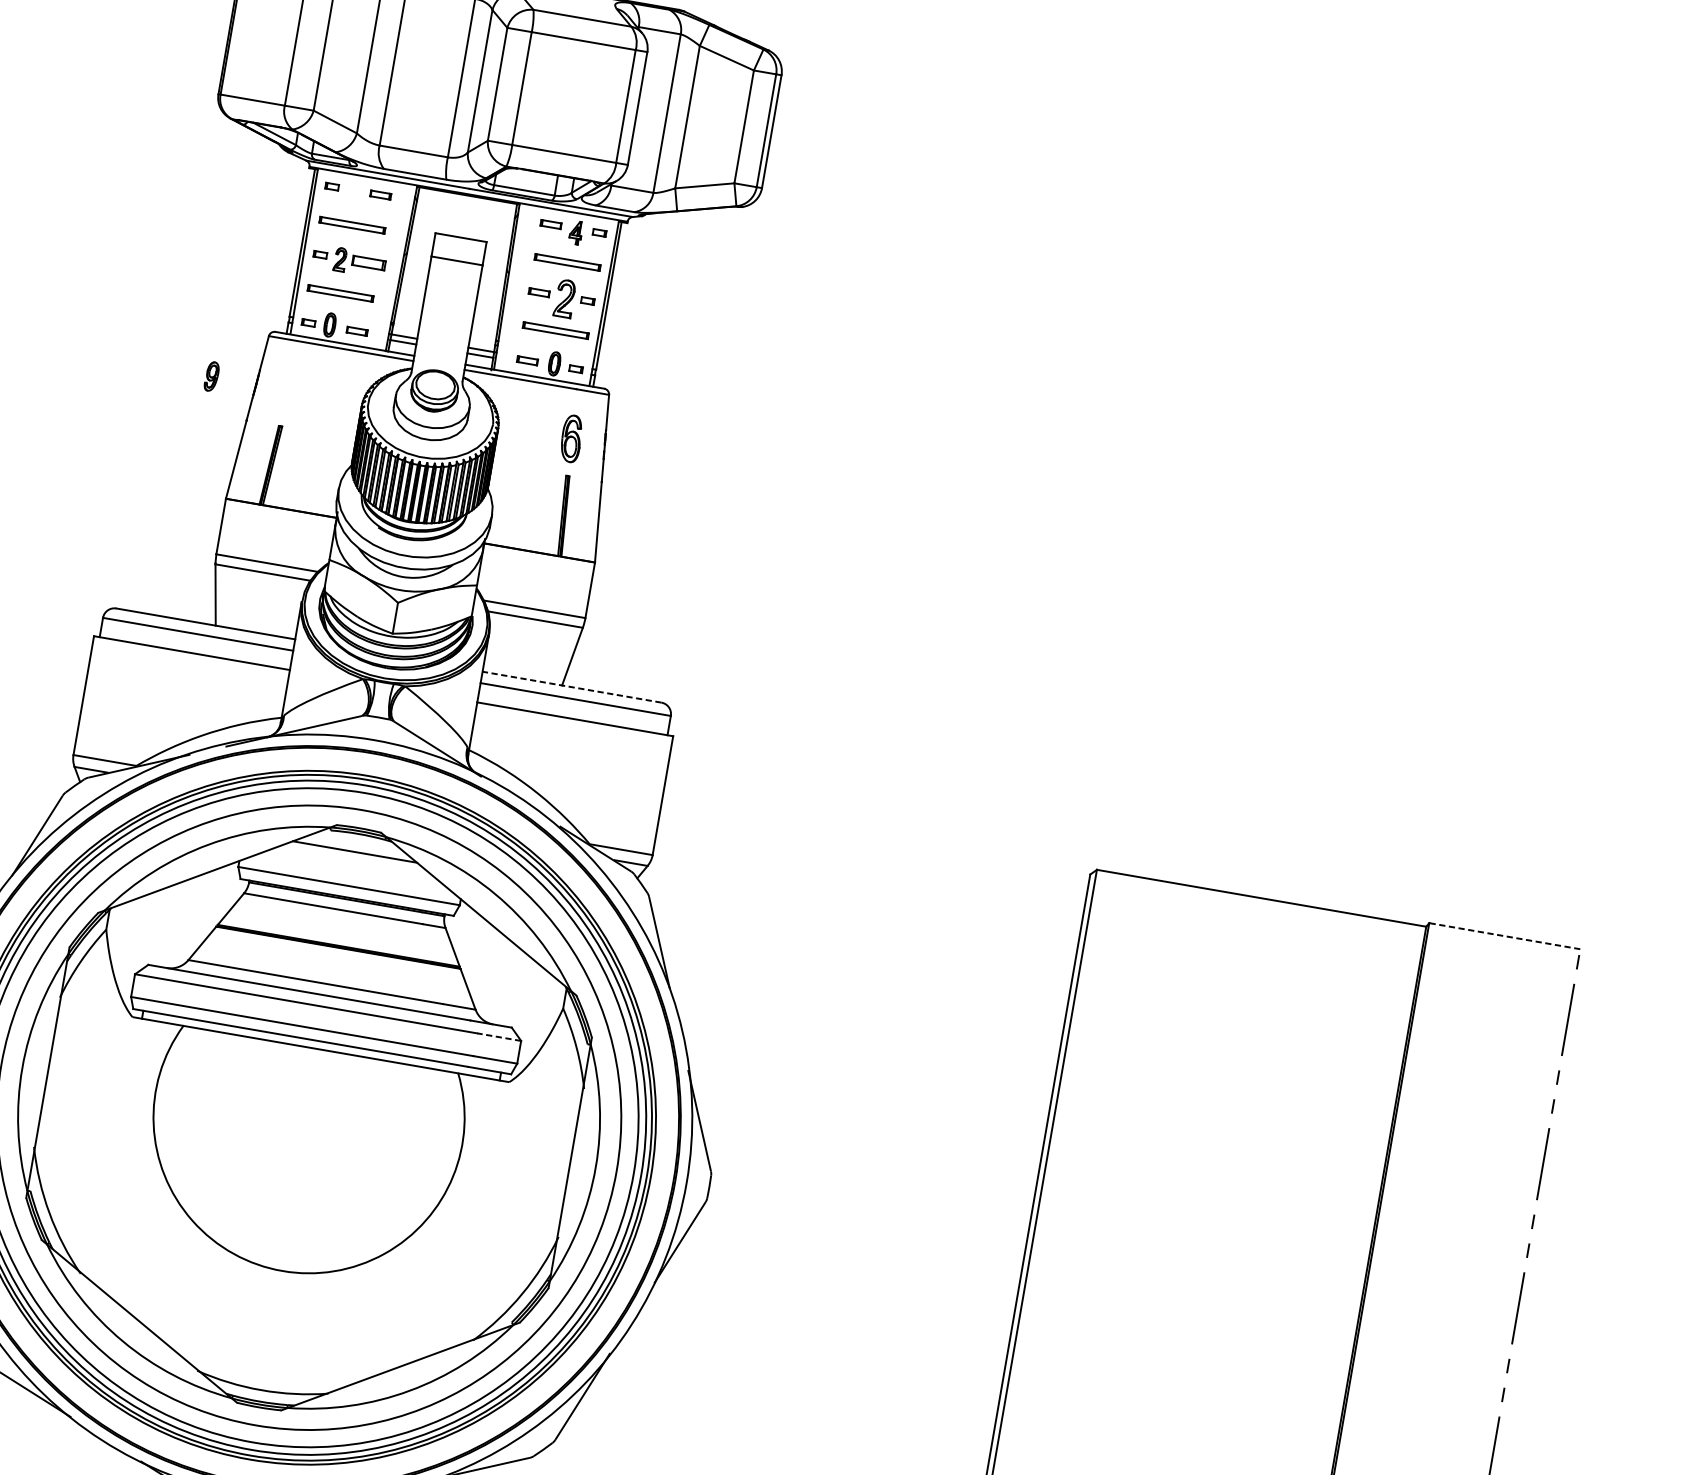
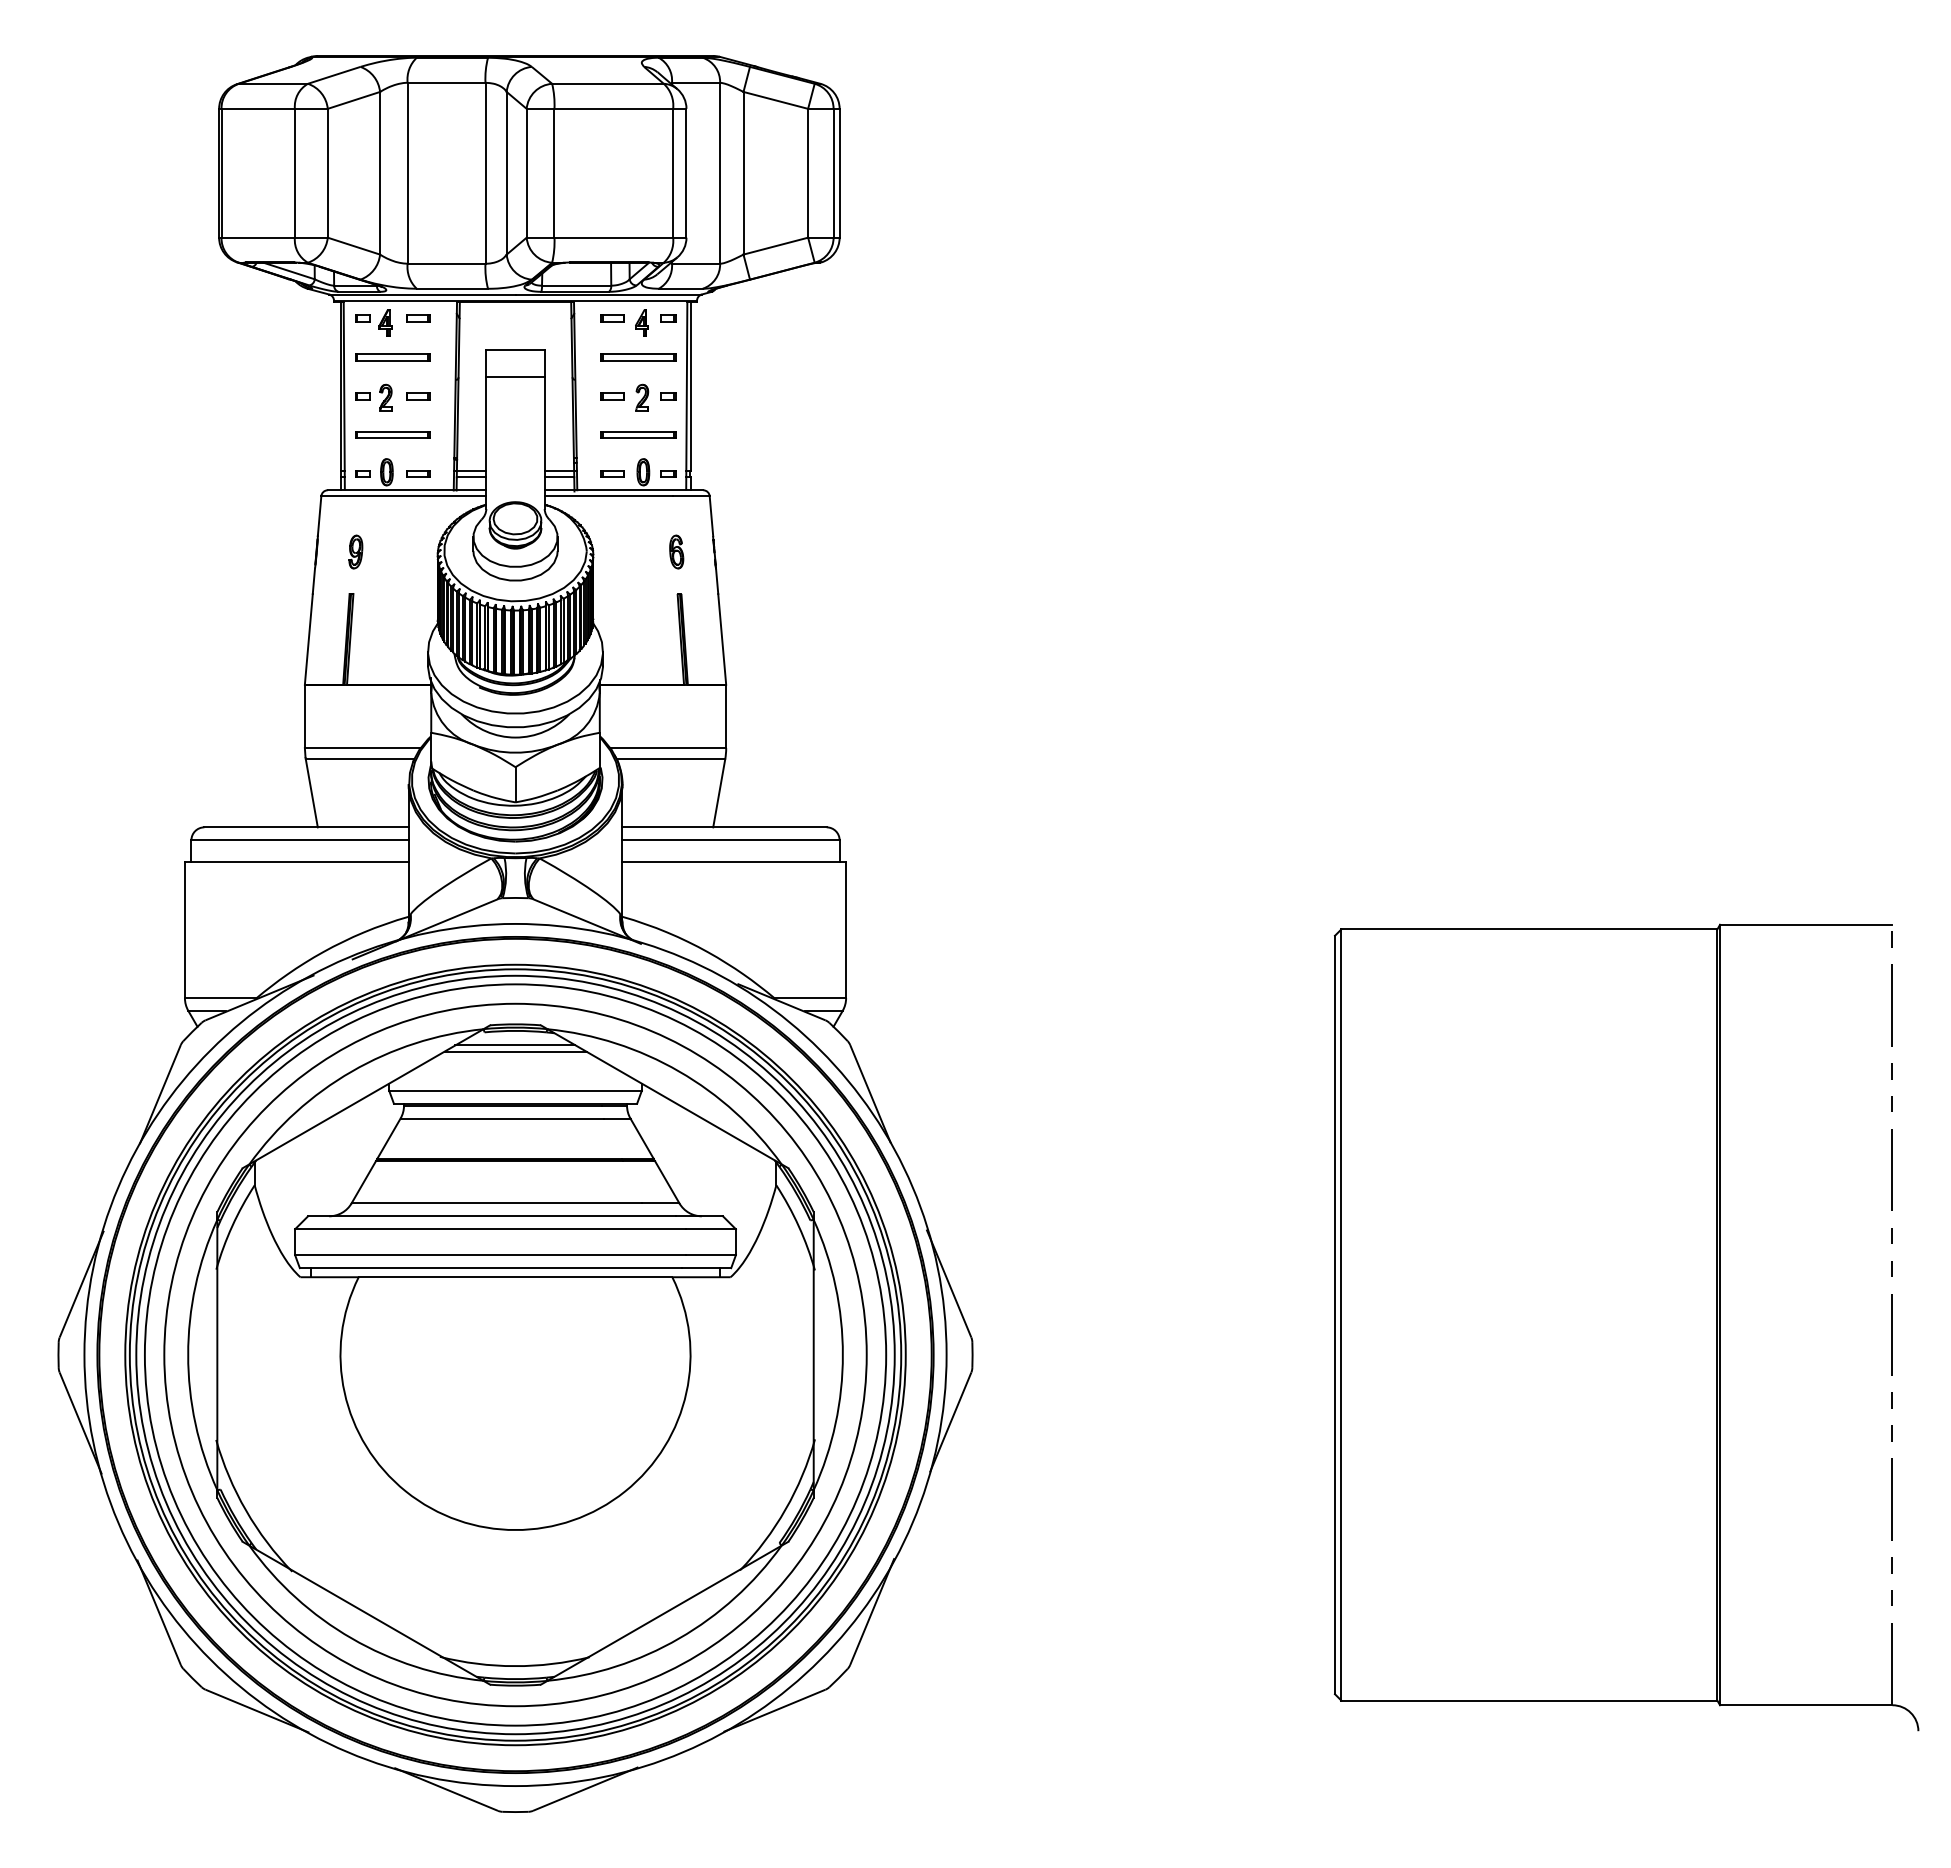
part: (351, 193) -> (385, 322), added
part: (369, 263) -> (418, 396), size x0.62
part: (565, 298) -> (642, 397), size x0.62
part: (211, 376) -> (355, 551), moved
part: (571, 438) -> (676, 551), size x0.62
line: (571, 687) -> (724, 827), dashed -> solid
line: (355, 846) -> (515, 1045), added
line: (1504, 935) -> (1805, 924), dashed -> solid
line: (498, 1037) -> (710, 1229), dashed -> solid

